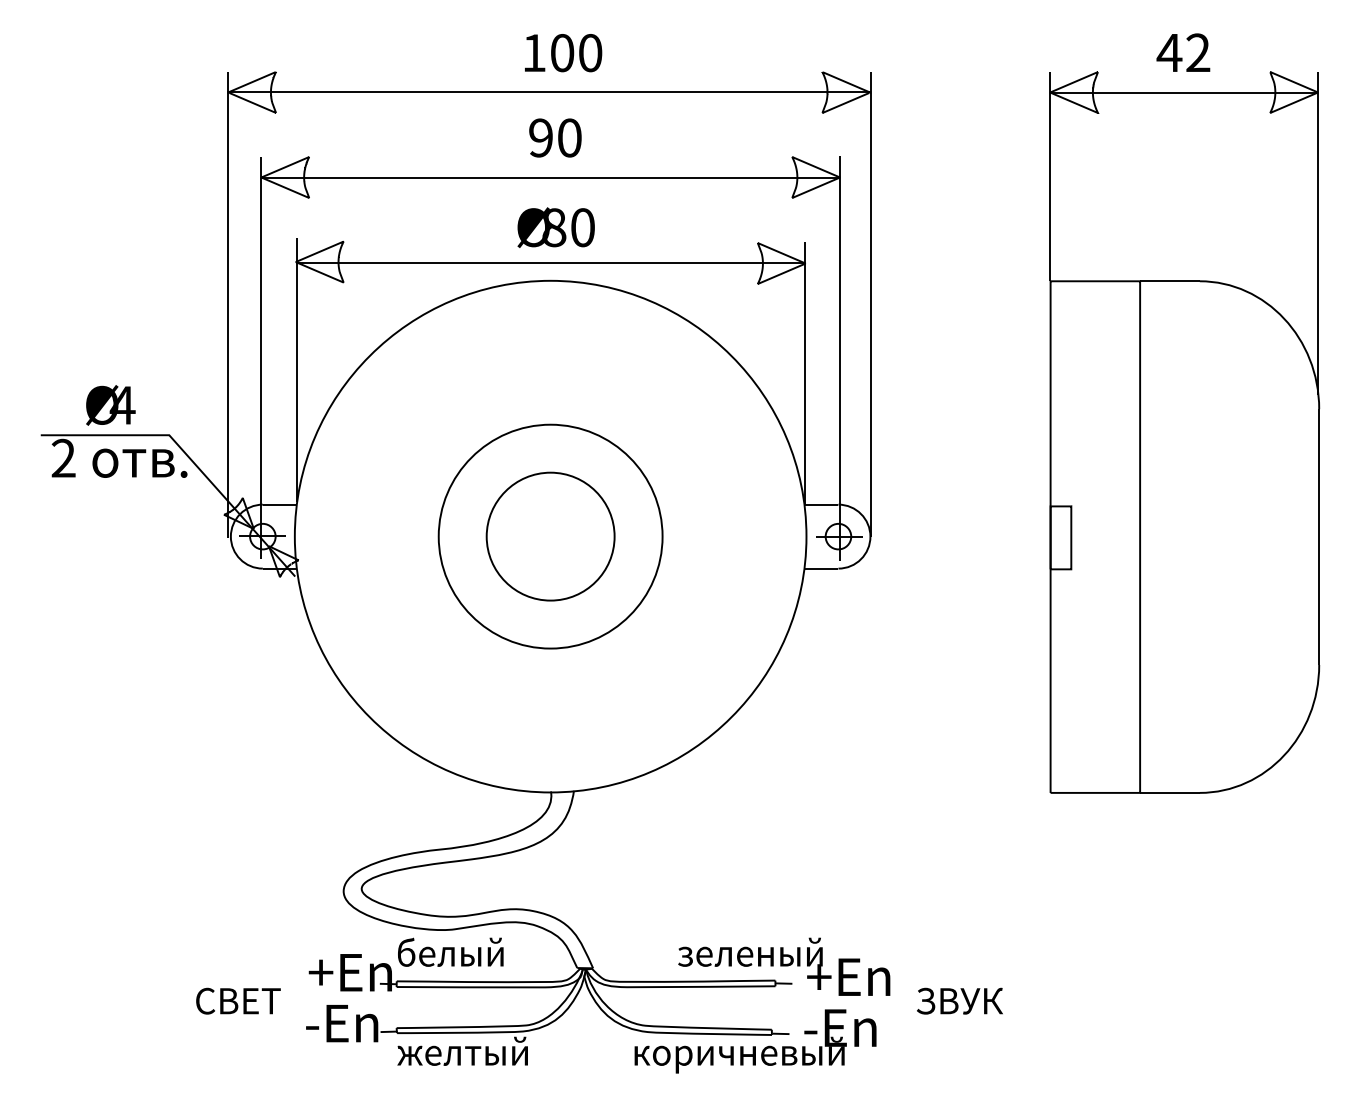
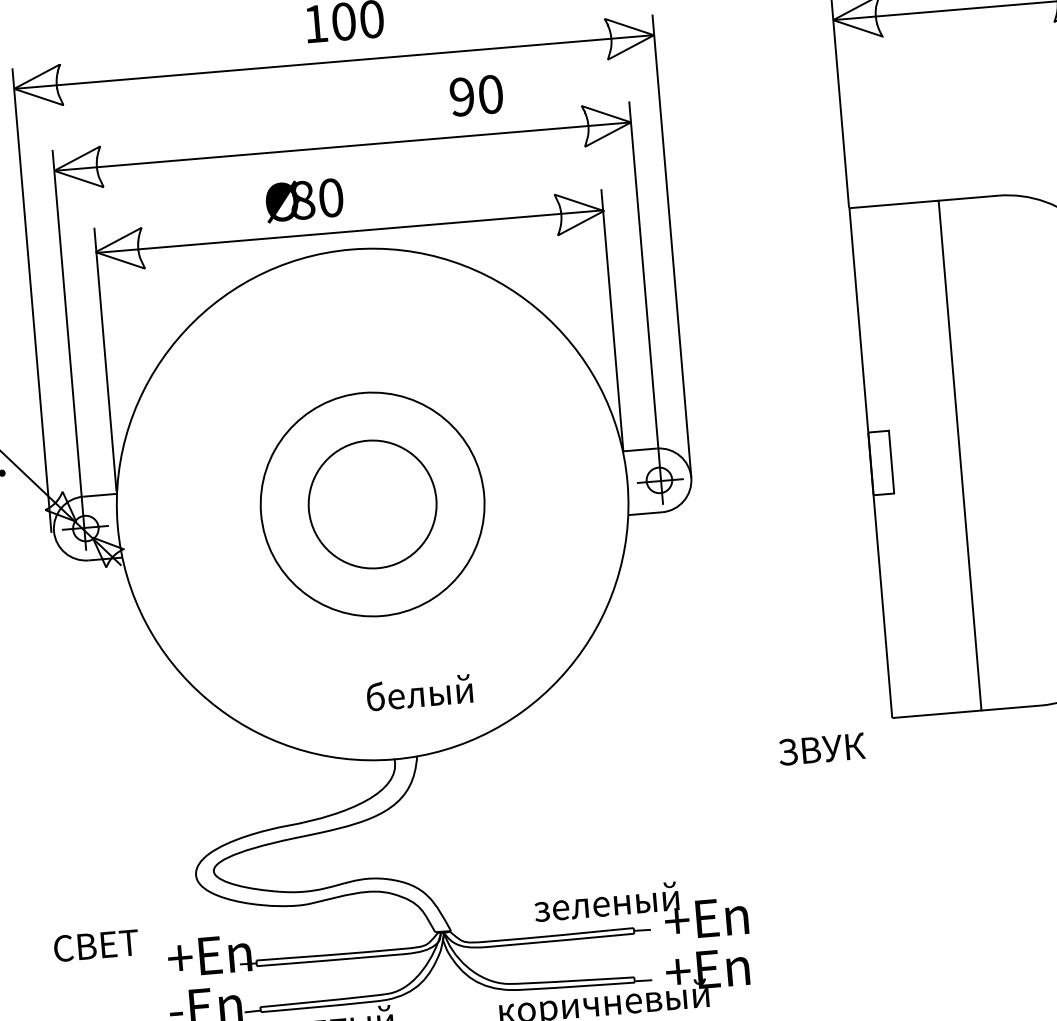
text: (555, 137) -> (476, 95), moved
text: (555, 227) -> (303, 200), moved
text: (450, 951) -> (419, 692), moved
text: (238, 1000) -> (96, 945), moved
text: (959, 1000) -> (821, 748), moved
text: (845, 1027) -> (707, 968), -En -> +En

